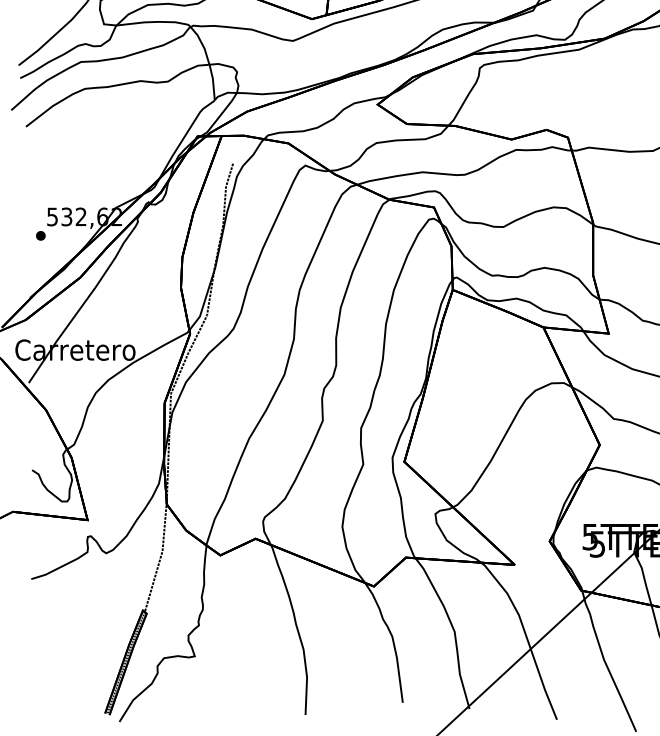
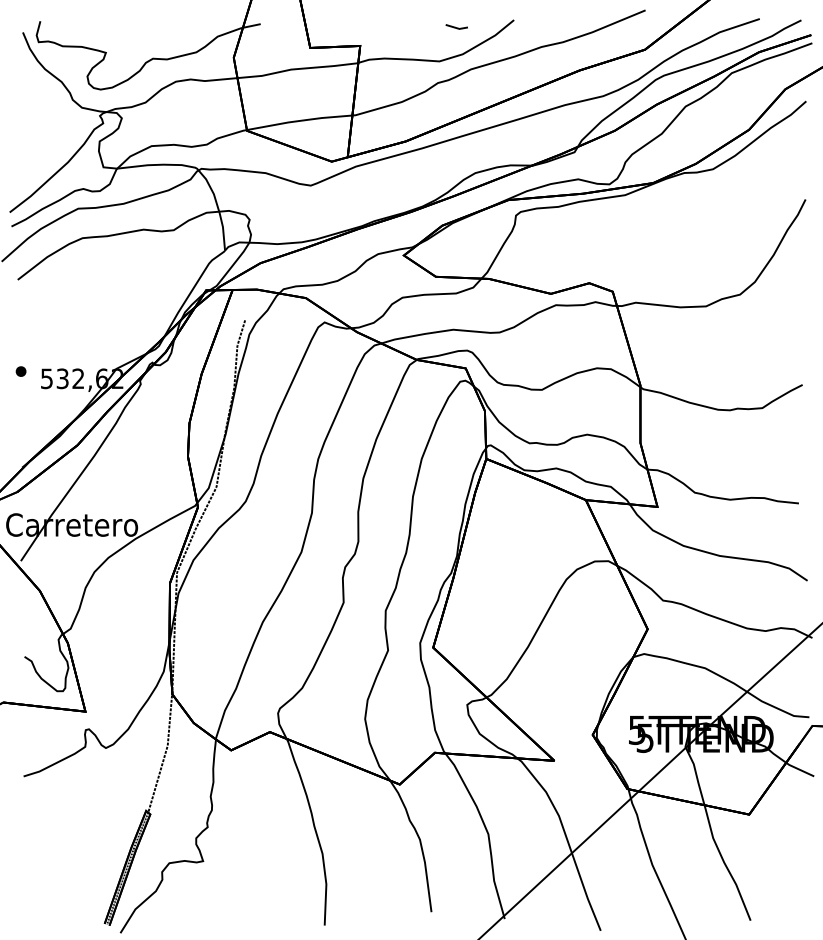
part: (40, 235) -> (20, 371), moved

